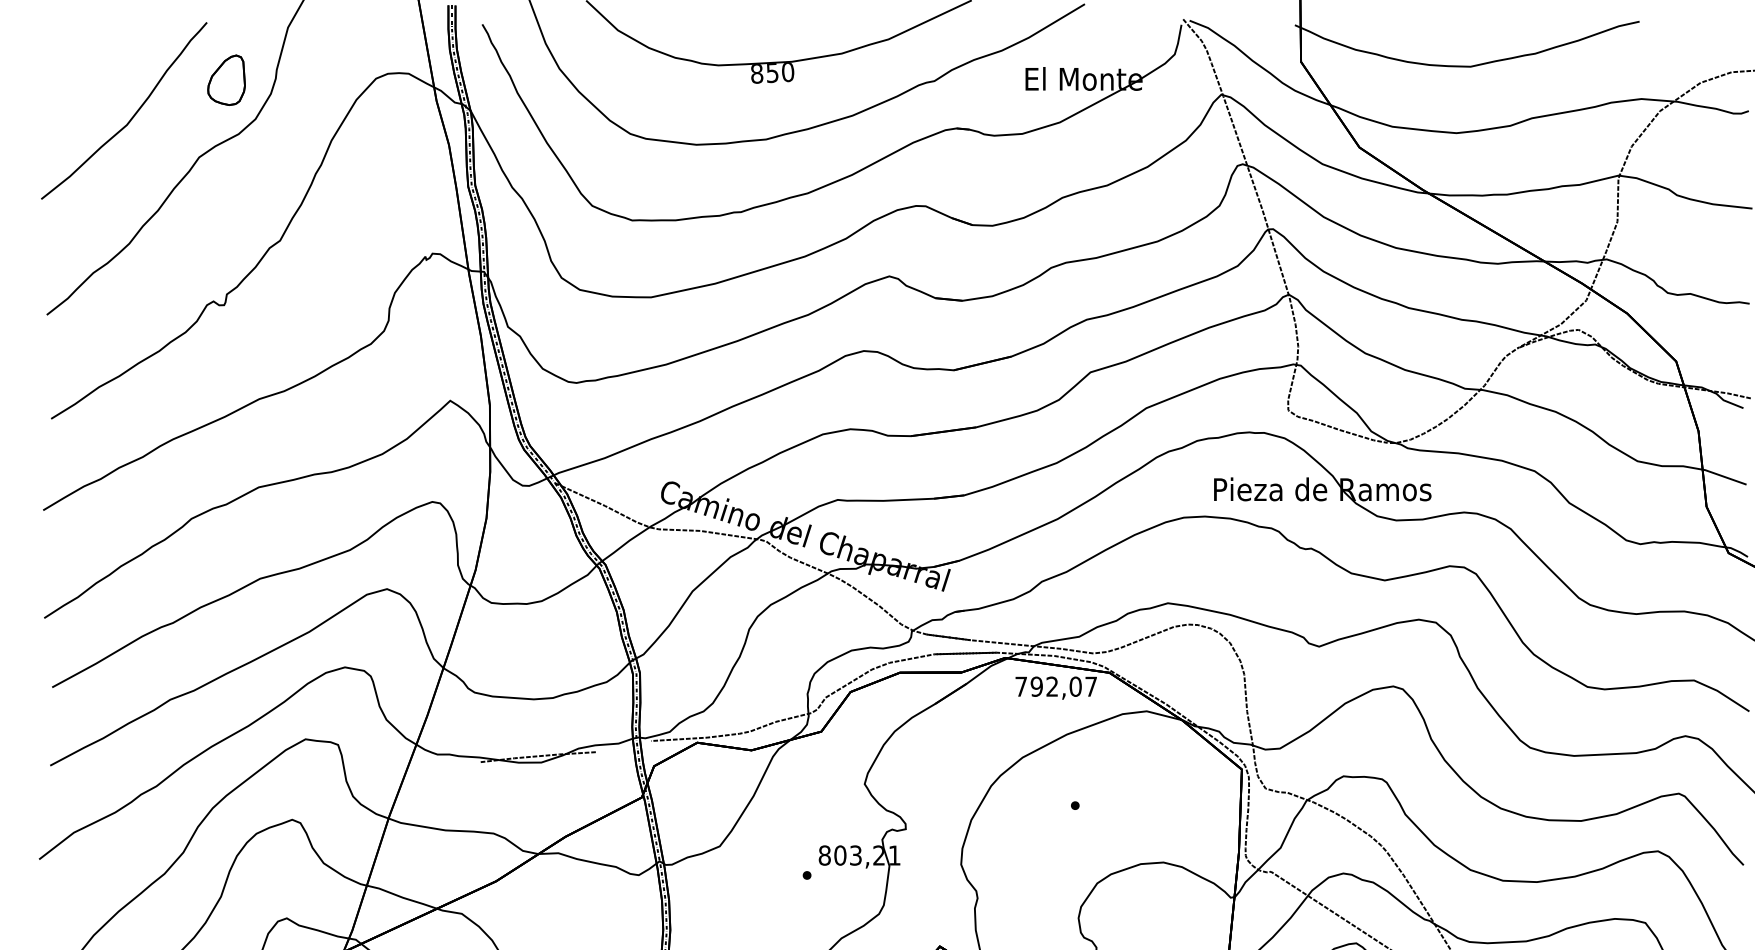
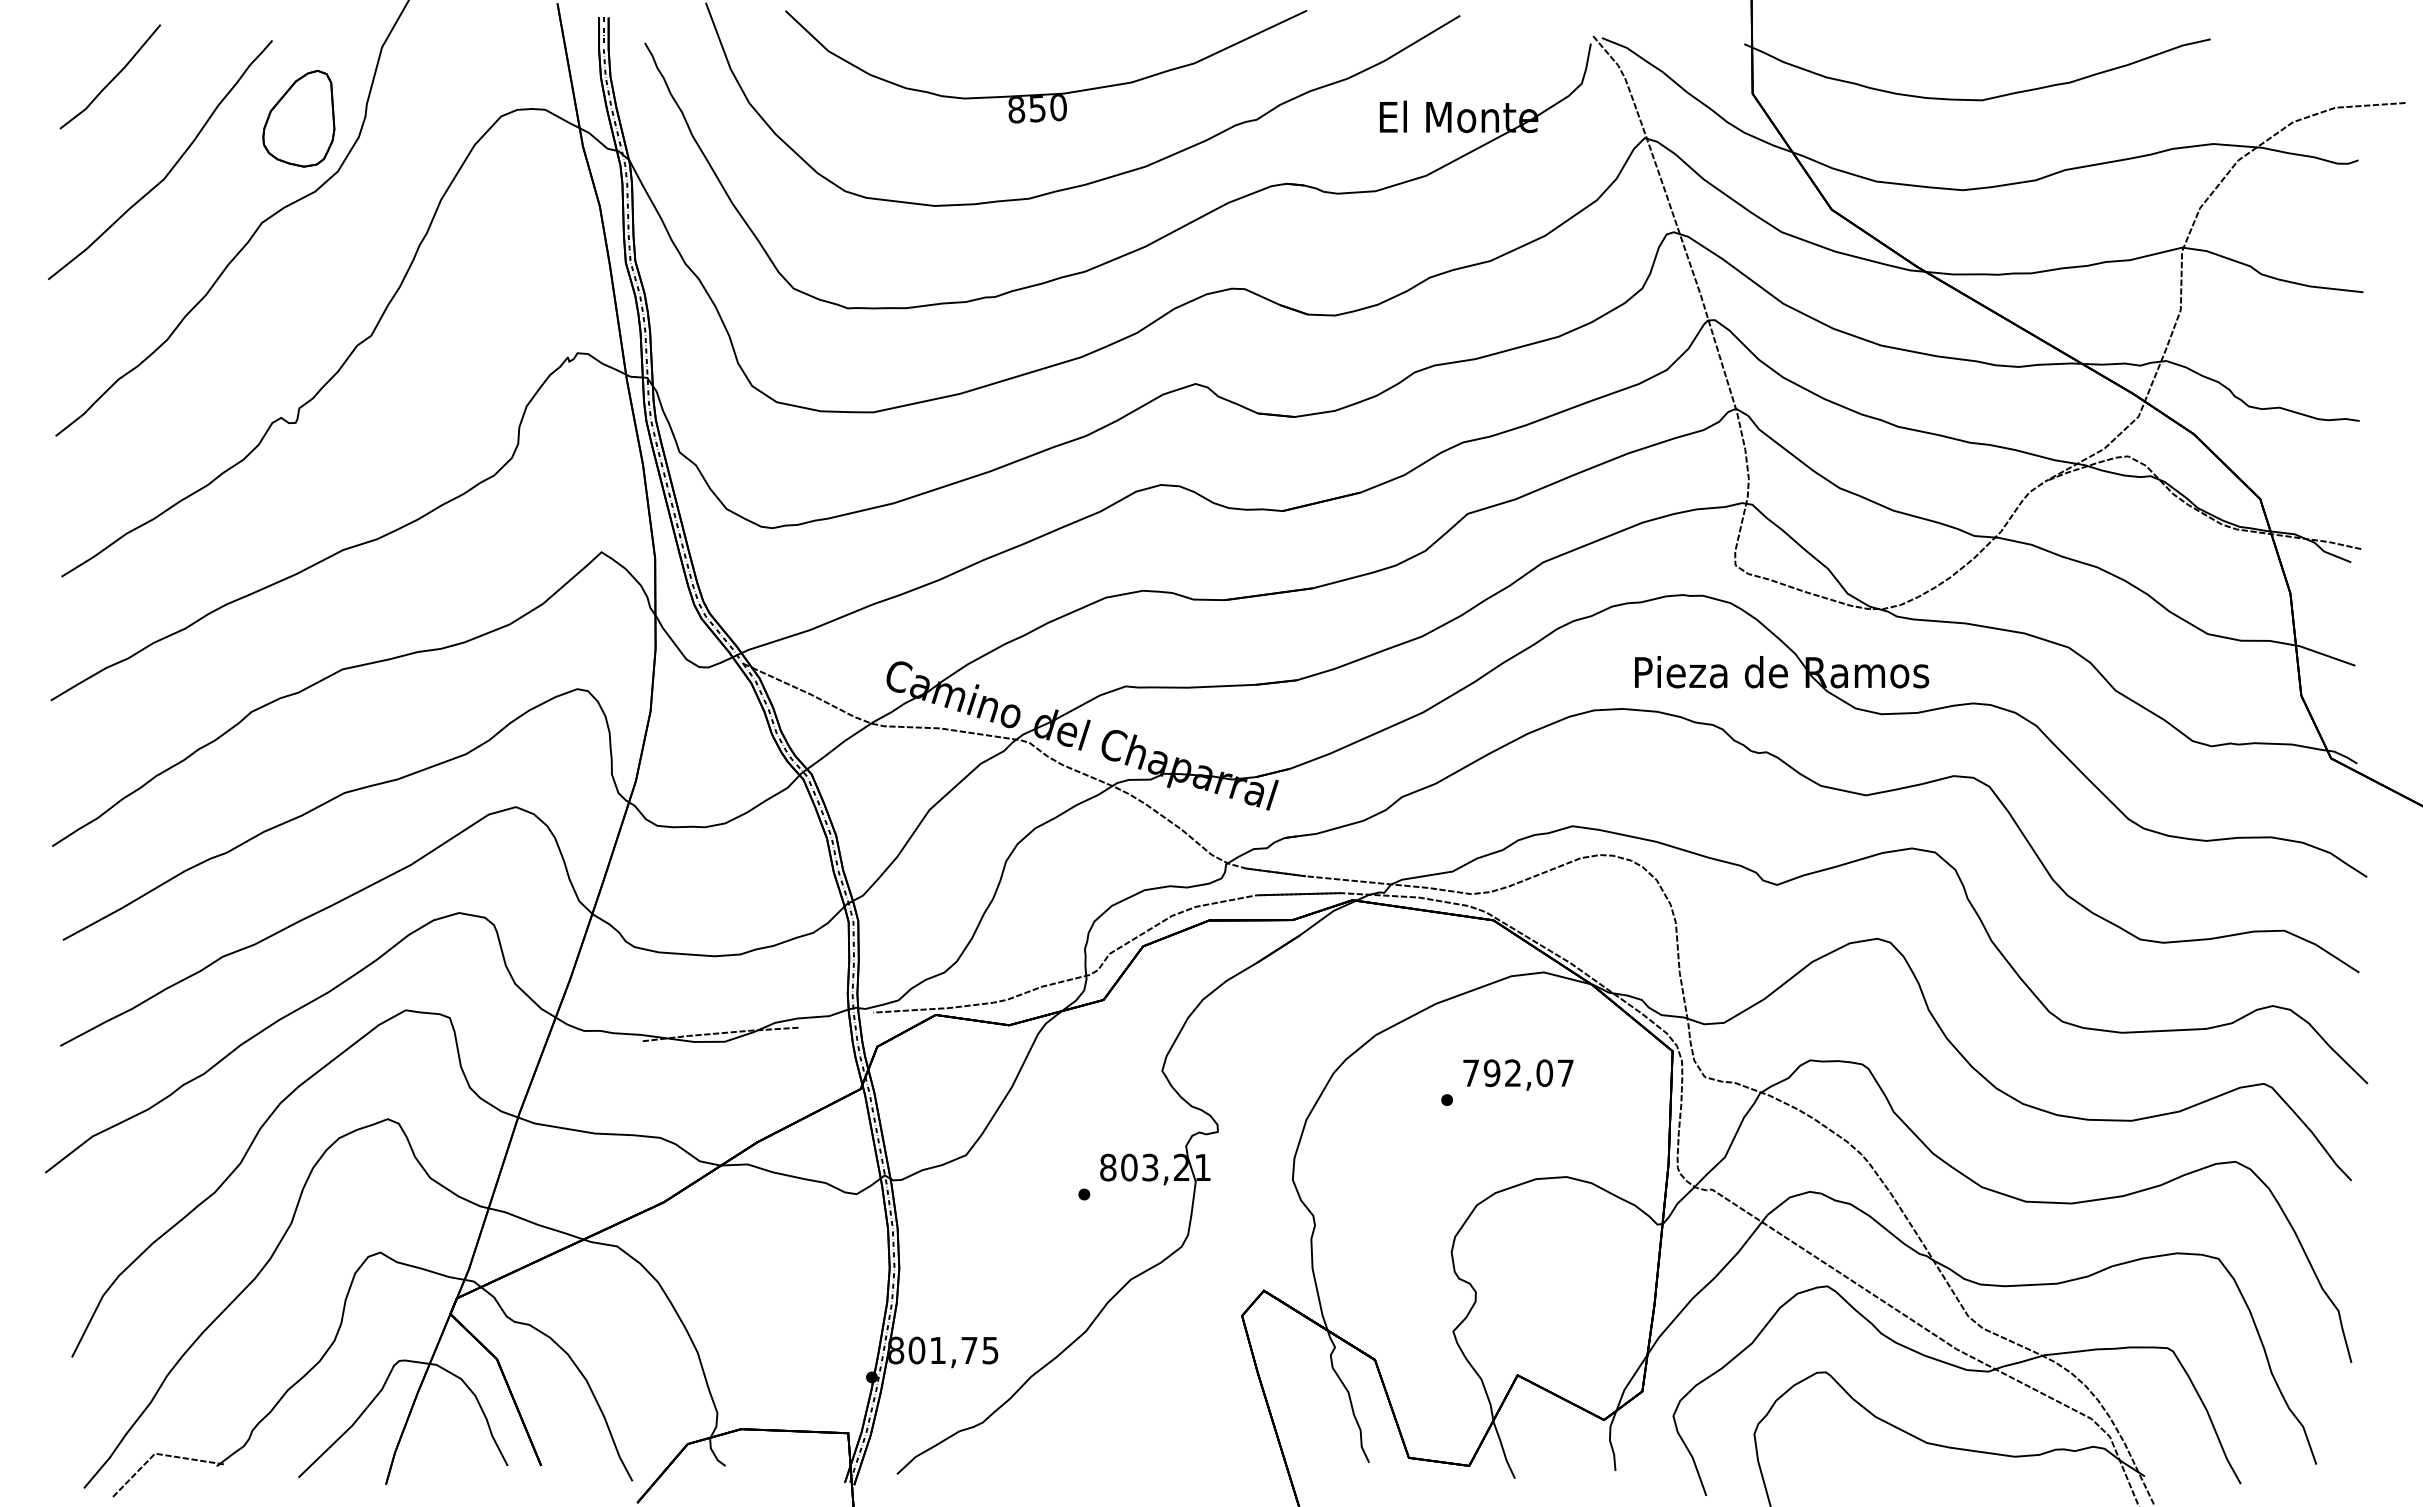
line: (88, 50) -> (112, 78), added
part: (226, 80) -> (298, 118), size x1.43
text: (1056, 687) -> (1518, 1074), moved

